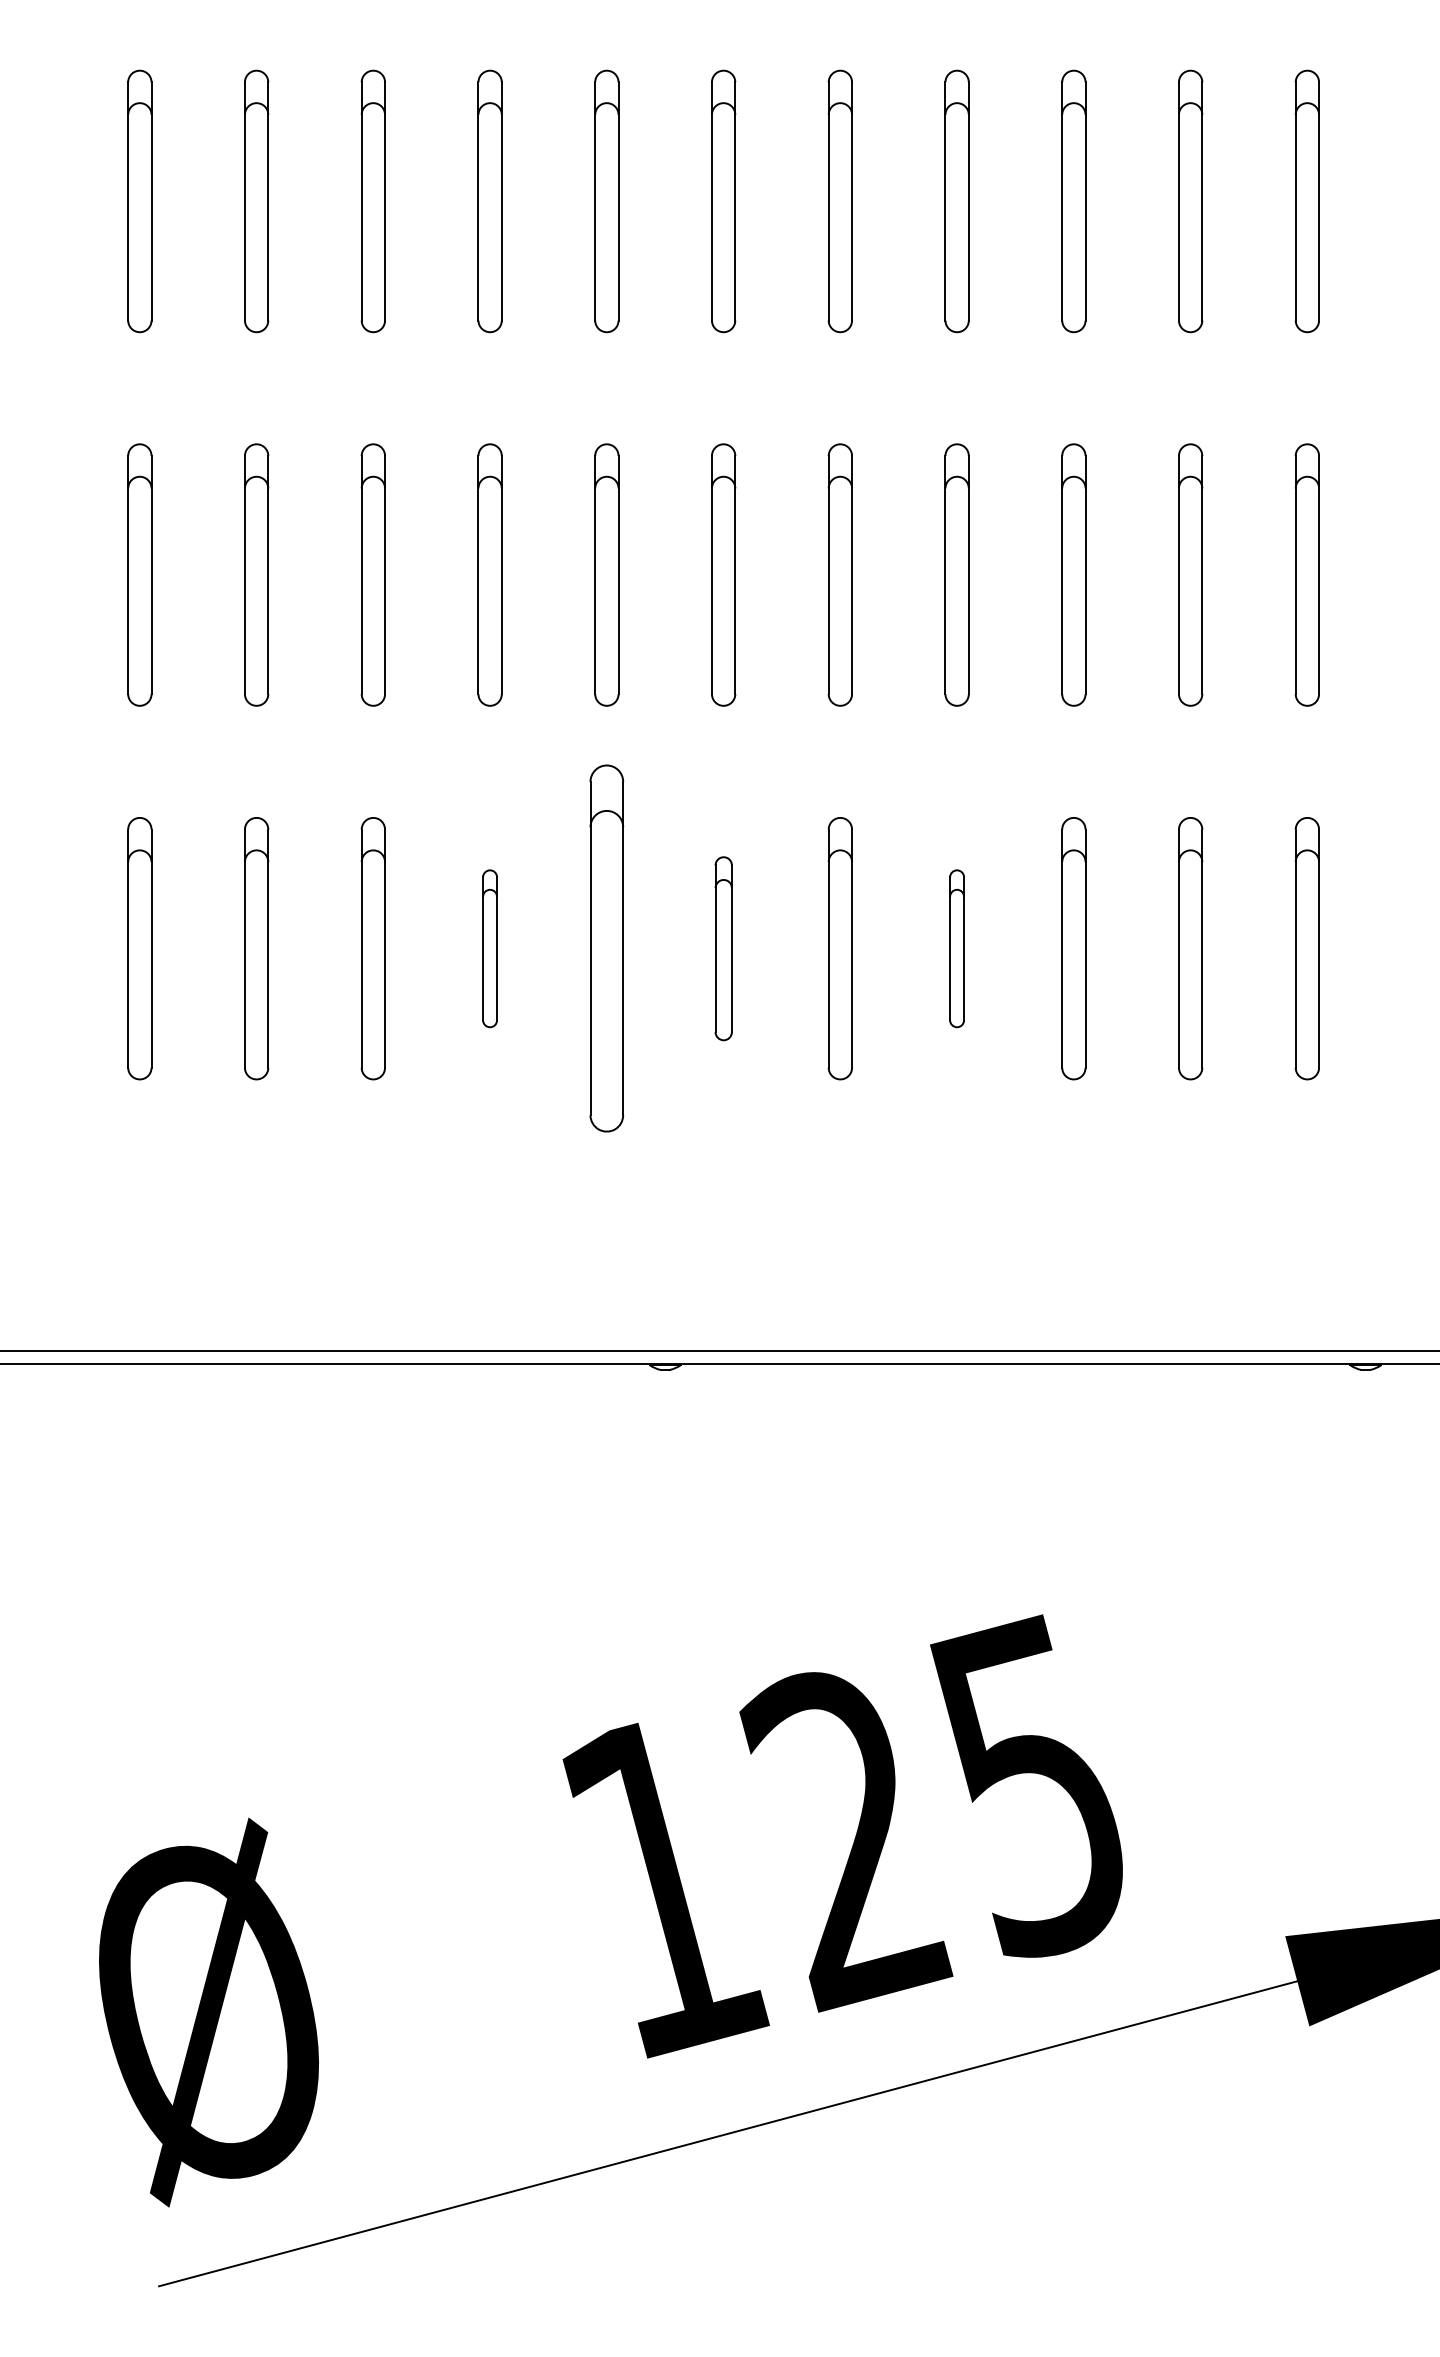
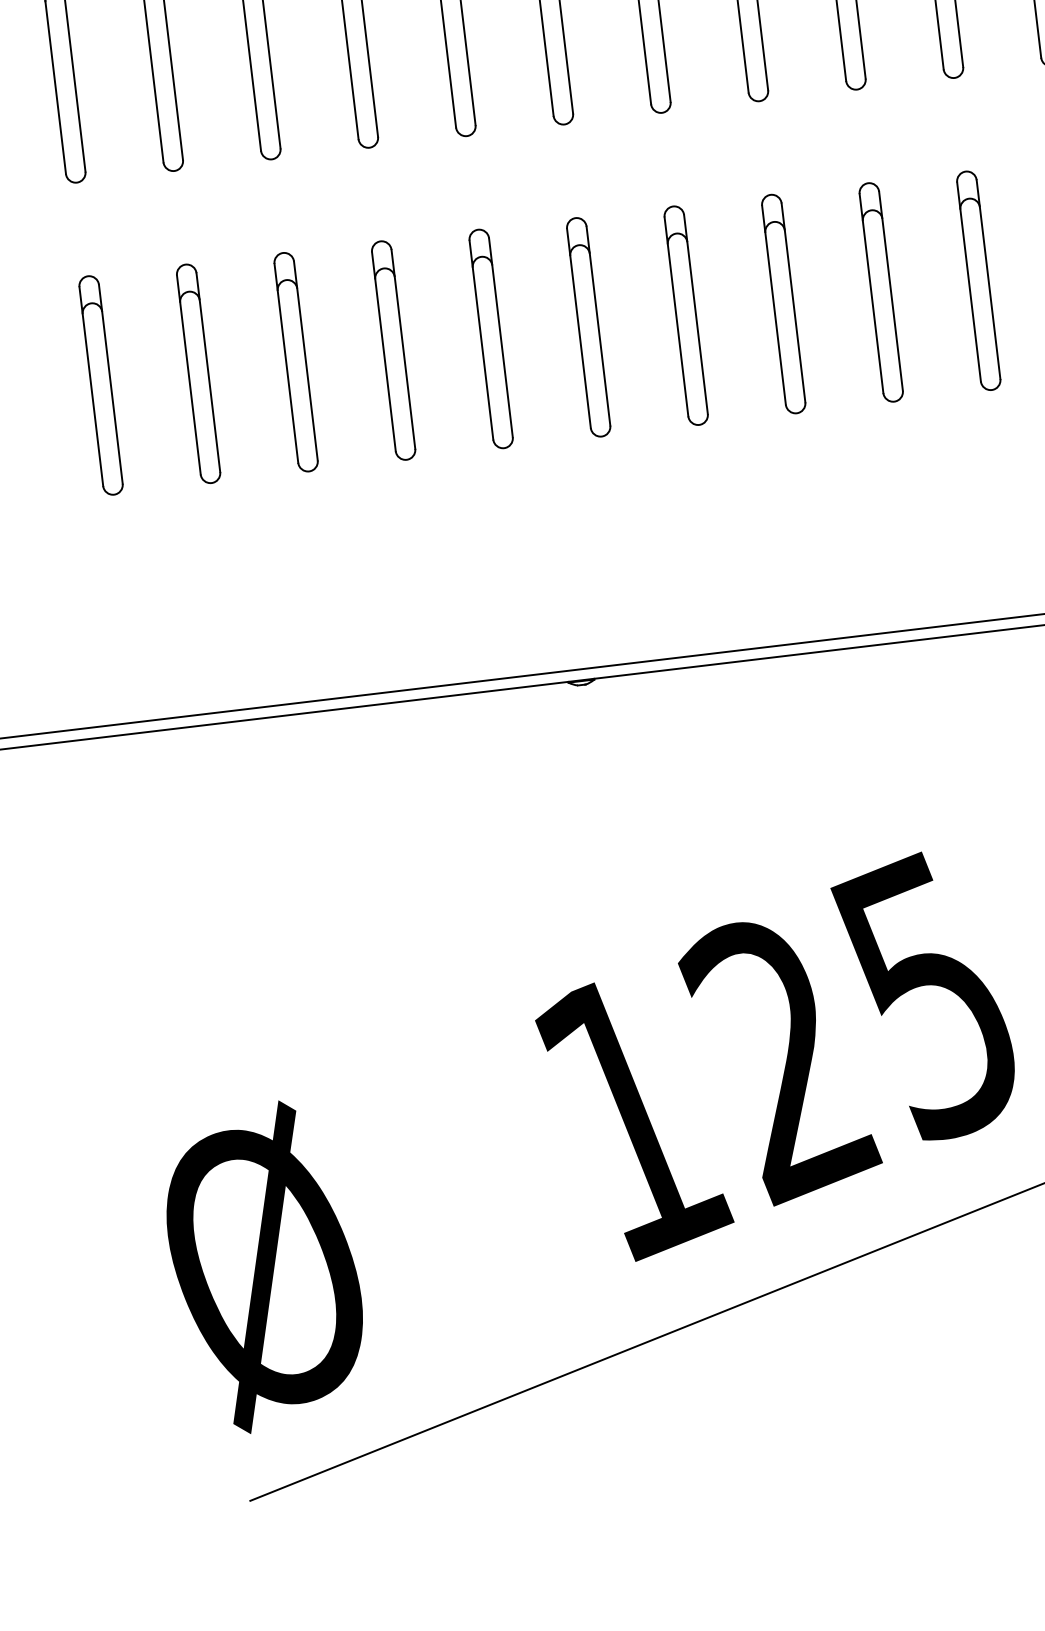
part: (489, 948) -> (393, 350), size x1.67
part: (606, 948) -> (490, 338), size x0.71
part: (723, 948) -> (588, 327), size x1.43
part: (956, 948) -> (783, 303), size x1.67

